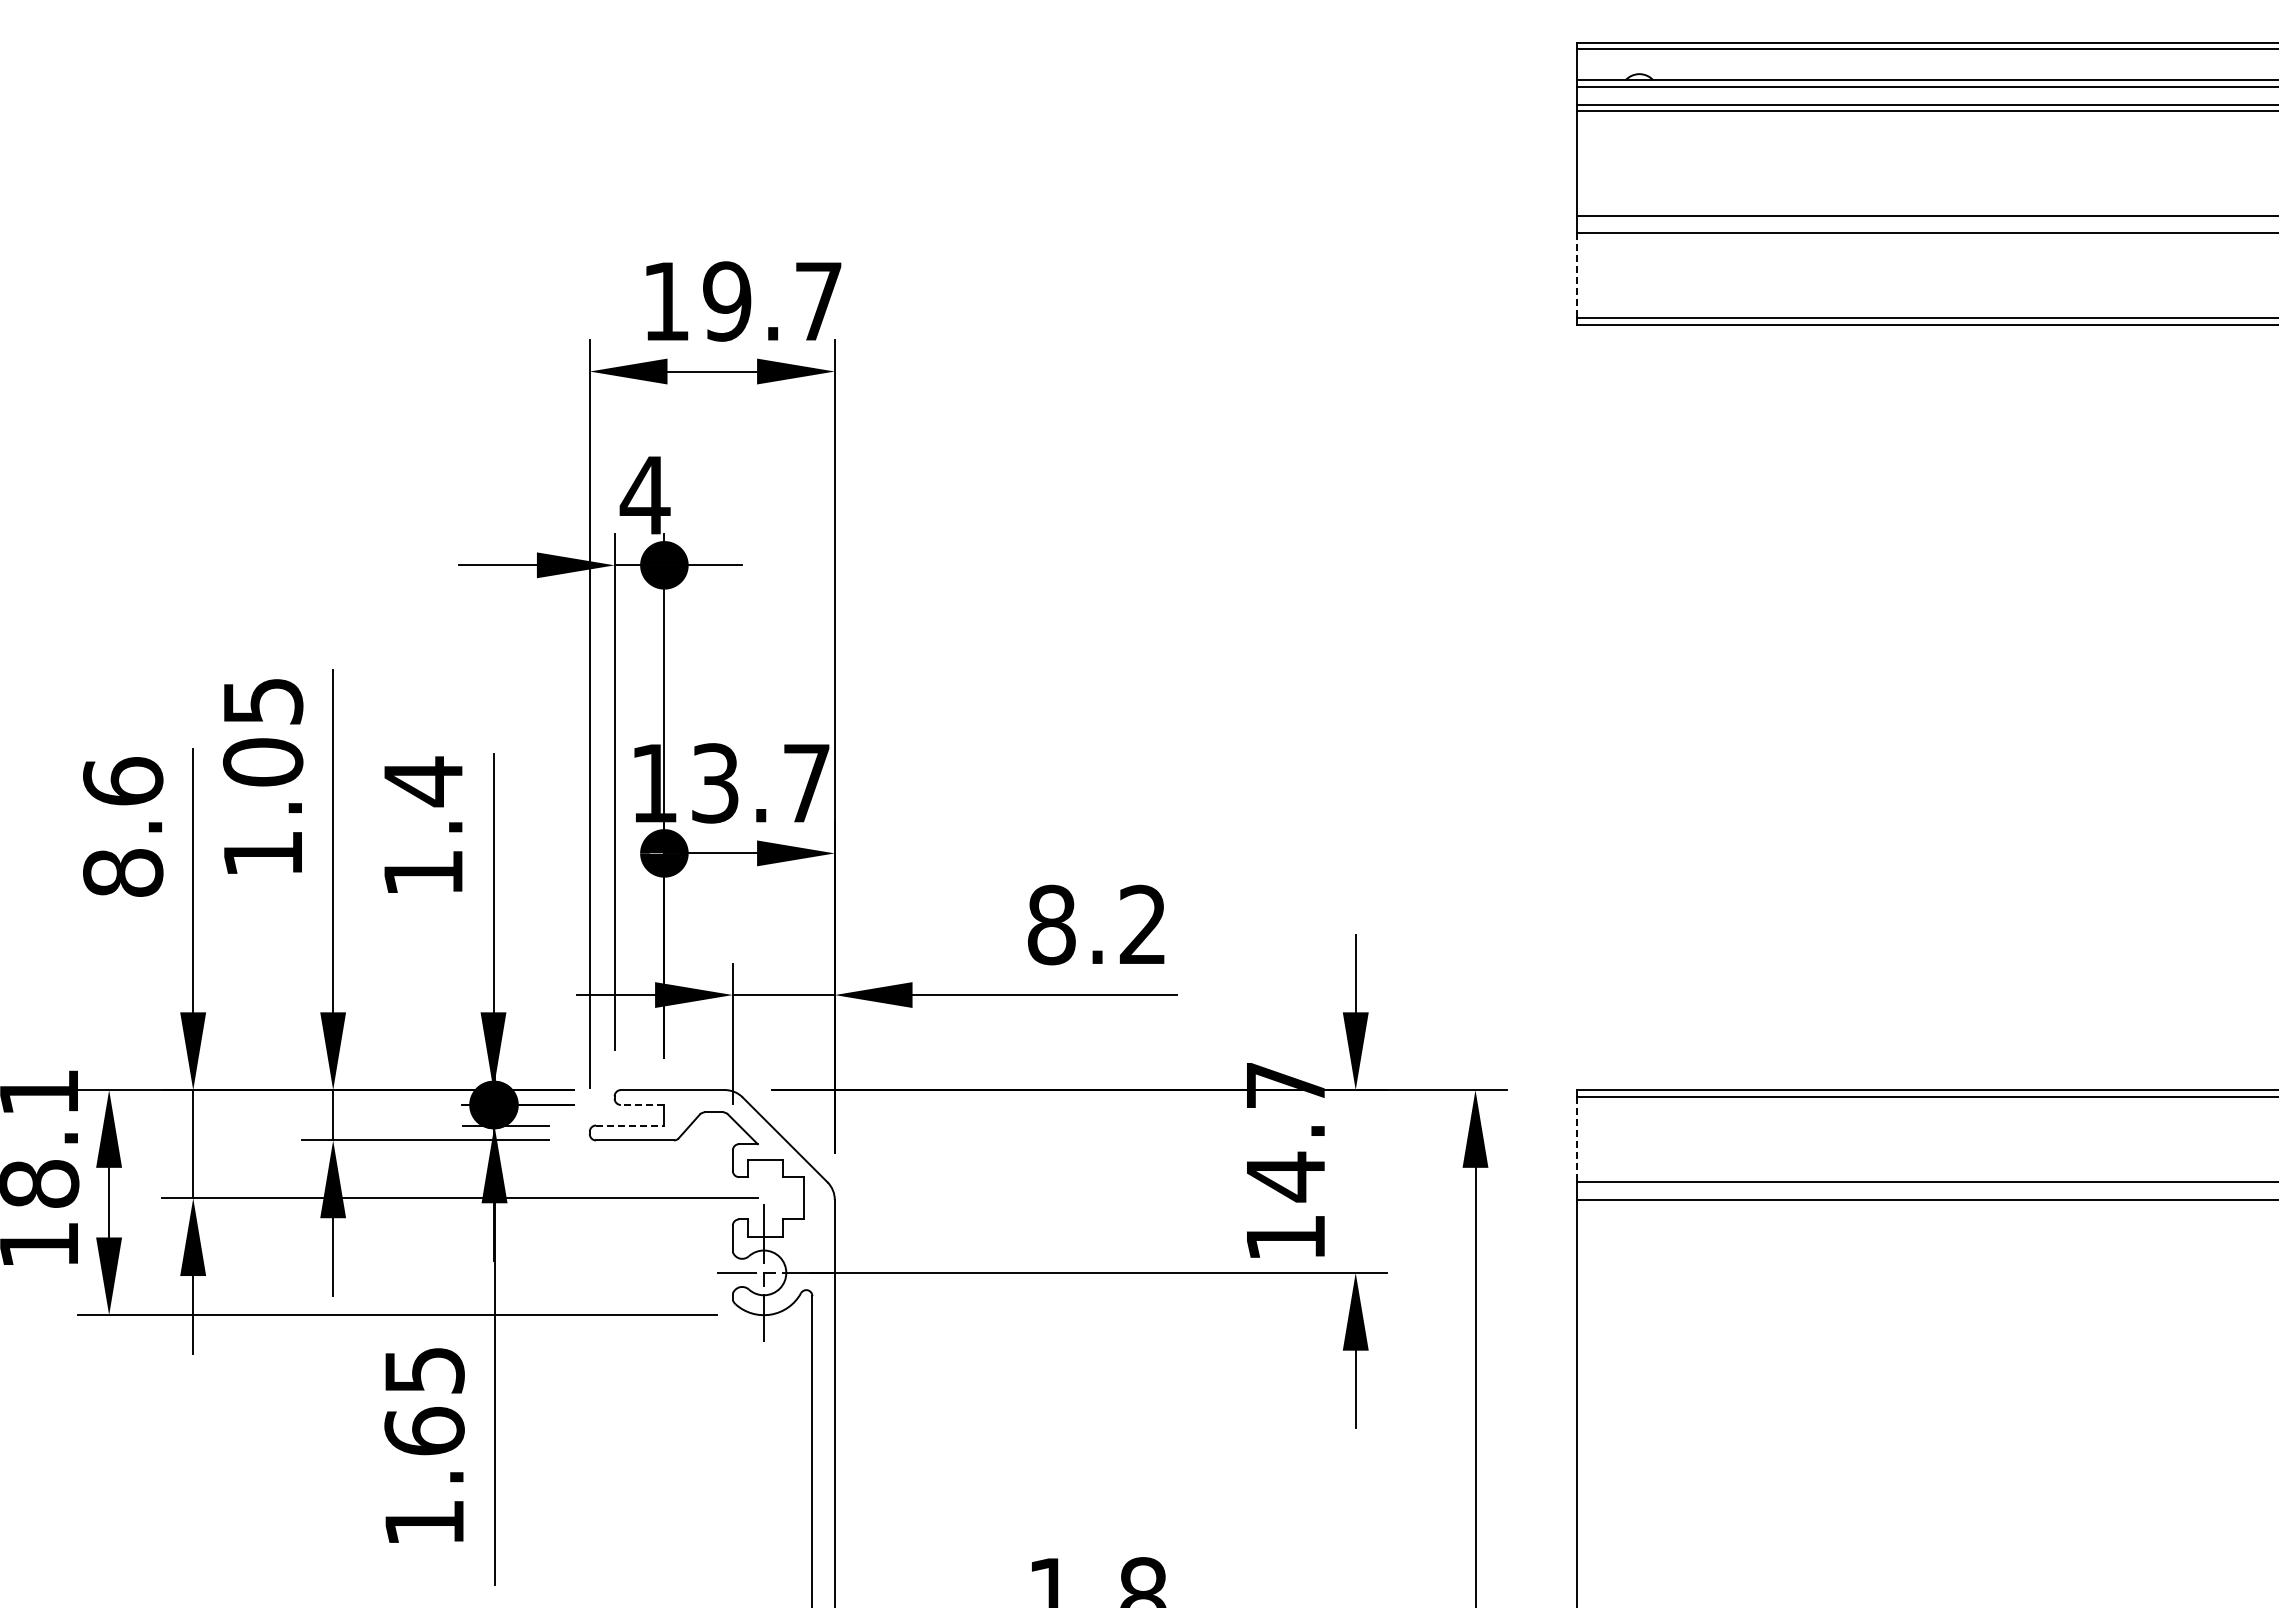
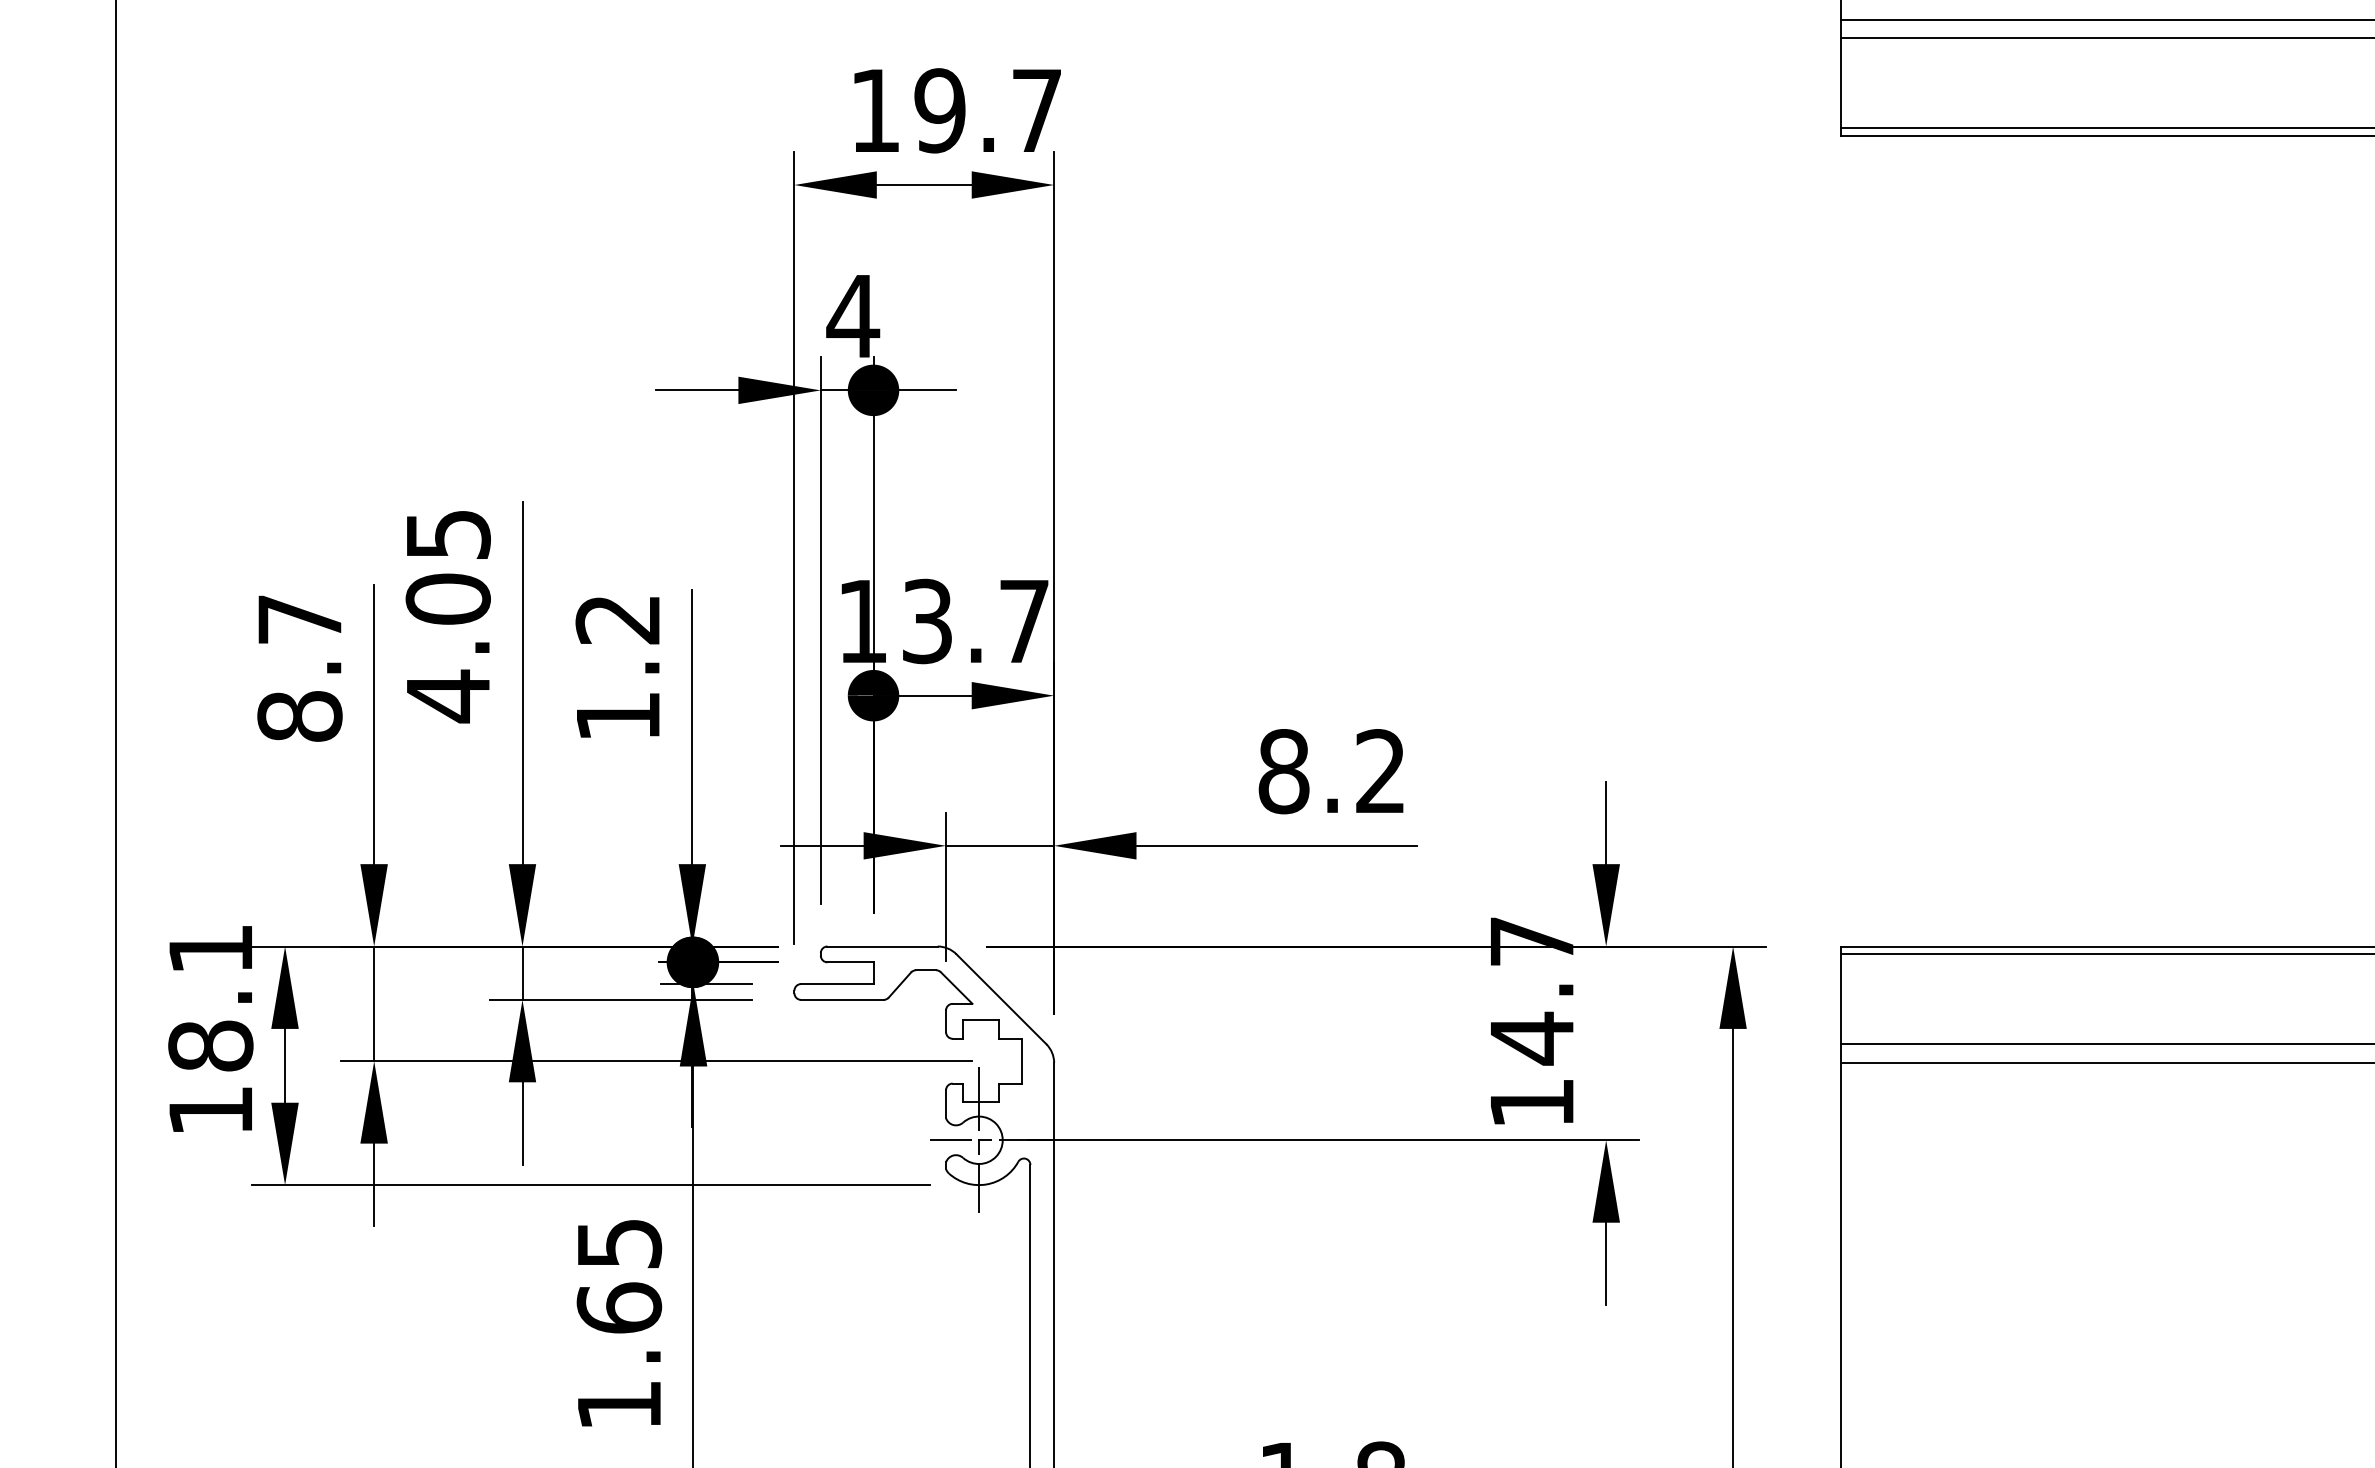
line: (1577, 276) -> (1841, 84), dashed -> solid
text: (123, 781) -> (300, 619), 8.6 -> 8.7
text: (422, 781) -> (617, 619), 1.4 -> 1.2
text: (262, 853) -> (447, 695), 1.05 -> 4.05
line: (642, 1104) -> (850, 961), dashed -> solid
line: (630, 1125) -> (837, 984), dashed -> solid
line: (1577, 1140) -> (1841, 999), dashed -> solid

